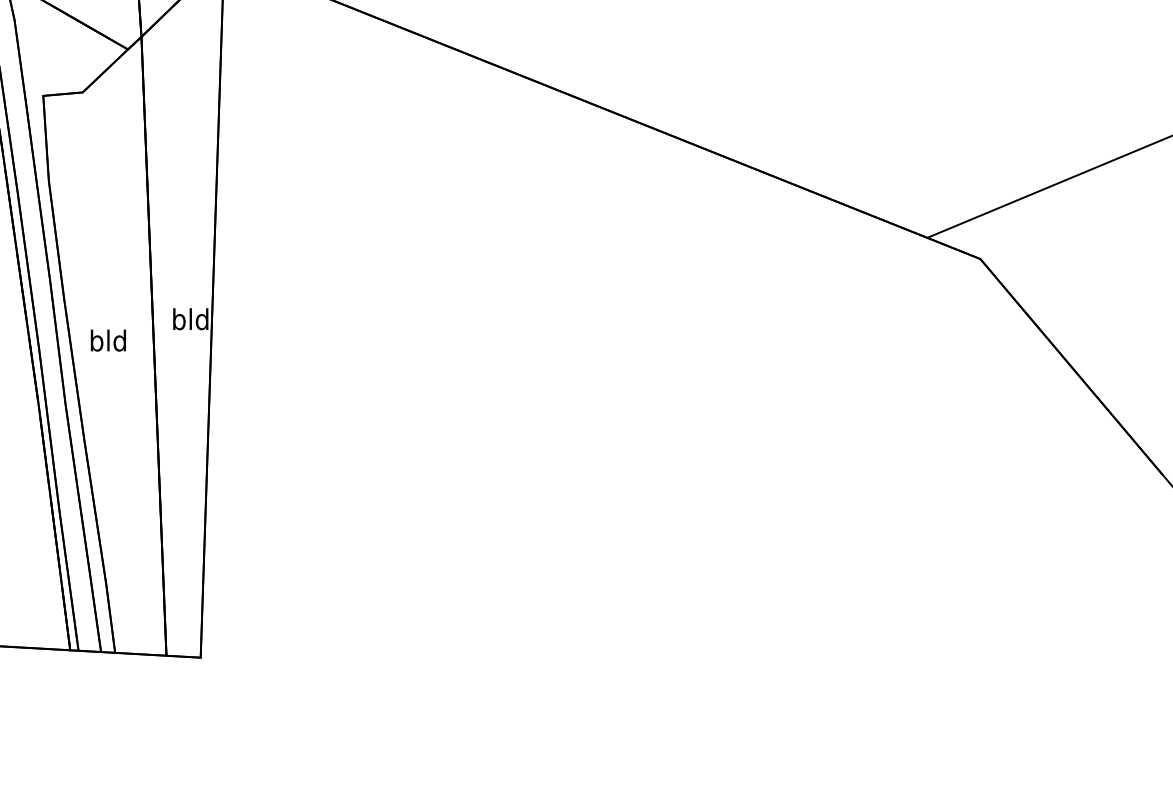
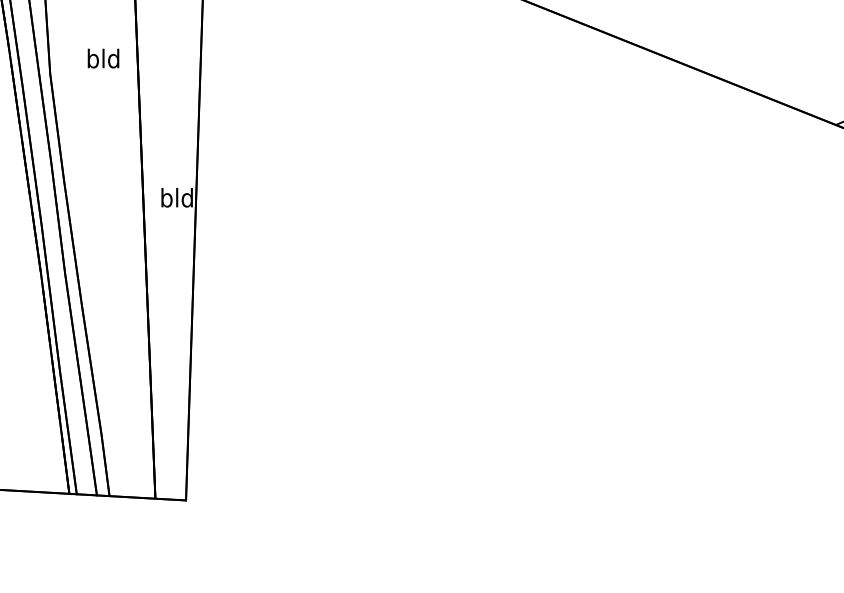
text: (107, 340) -> (102, 58), moved

